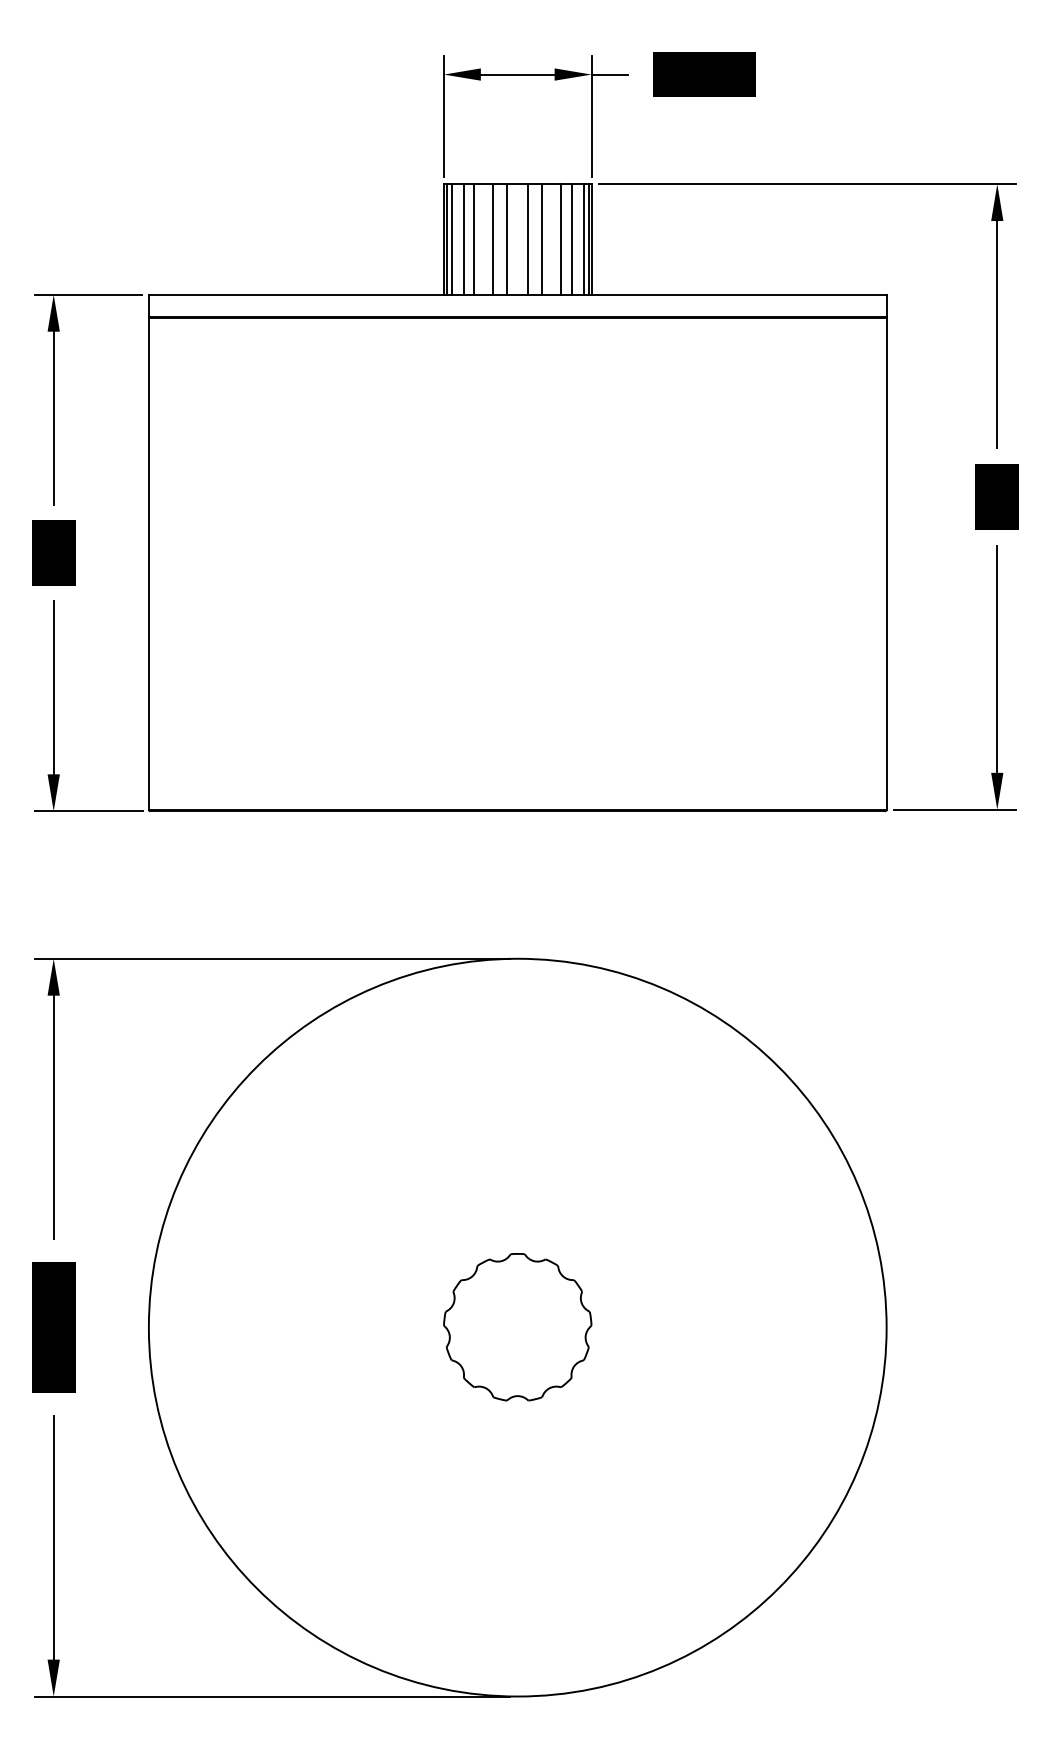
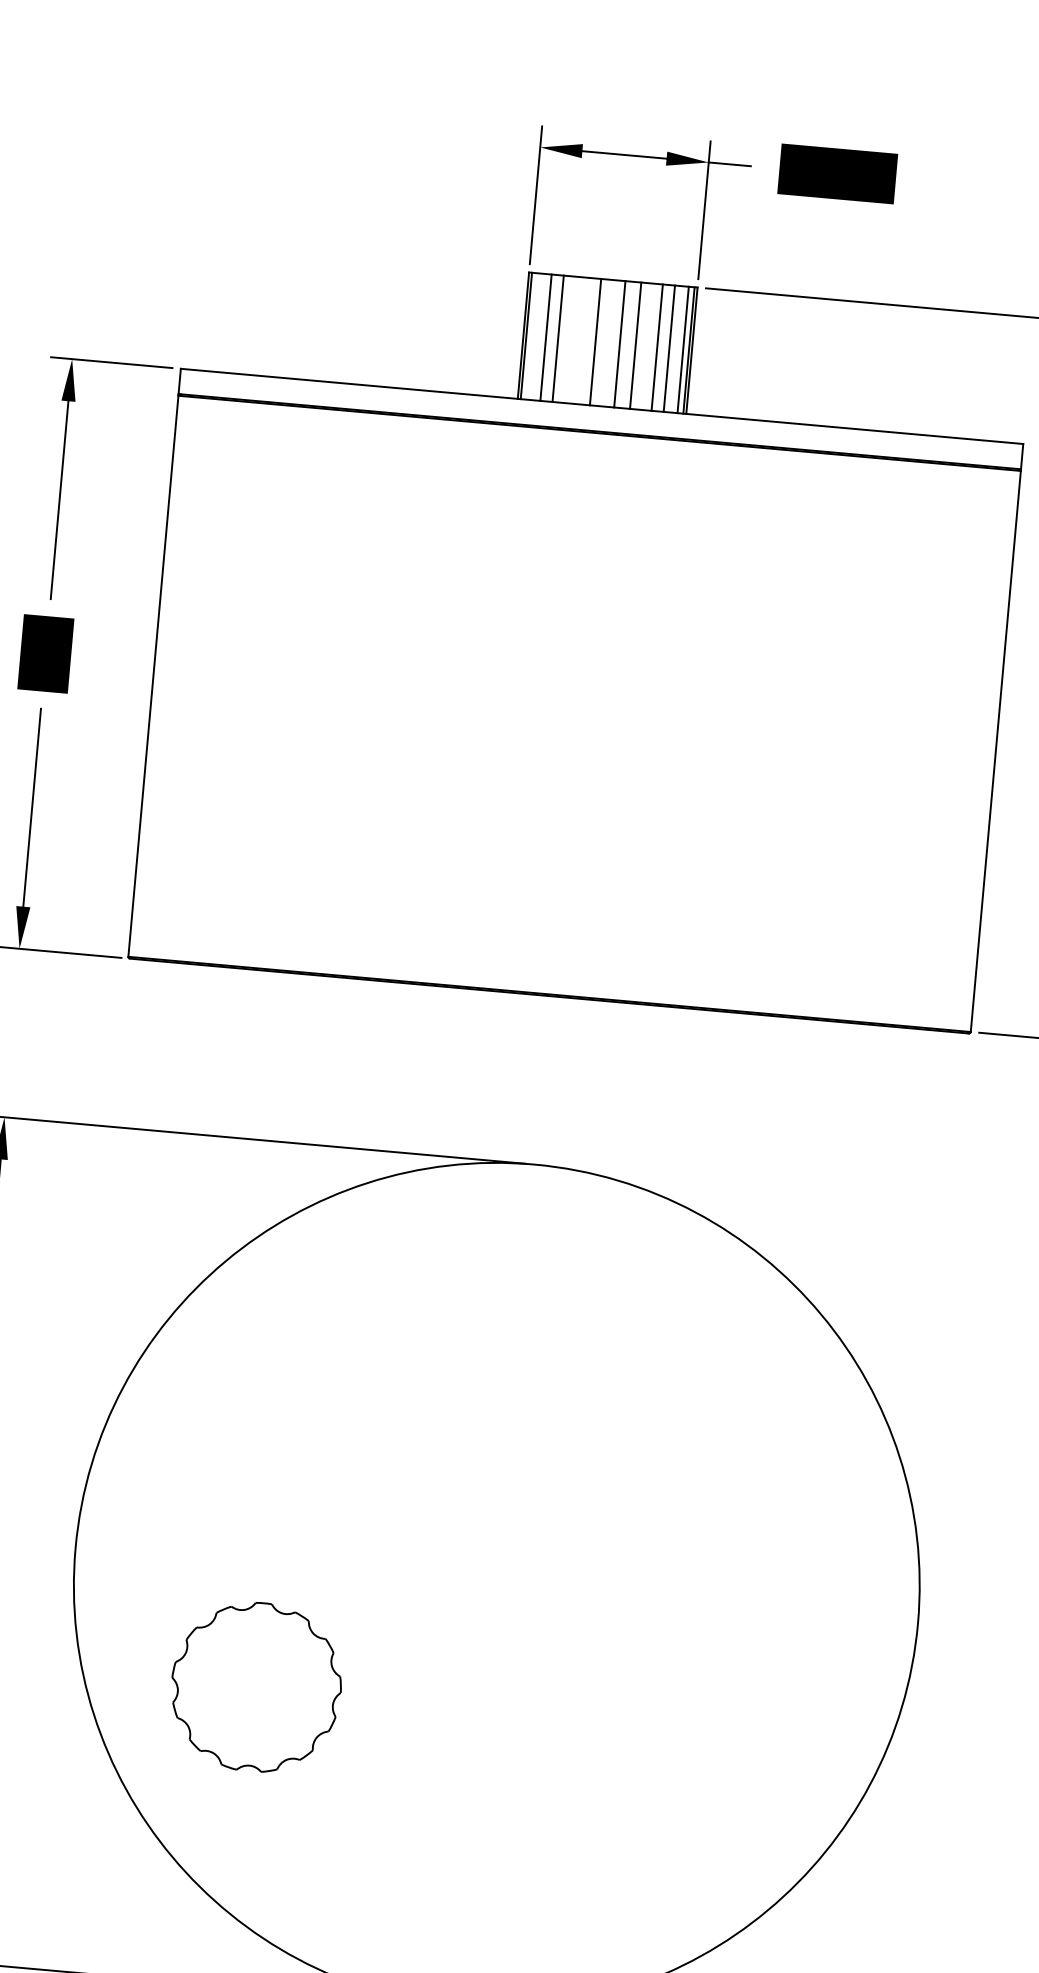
line: (451, 239) -> (532, 336), removed
line: (493, 239) -> (580, 340), removed
part: (517, 1327) -> (256, 1687), moved

